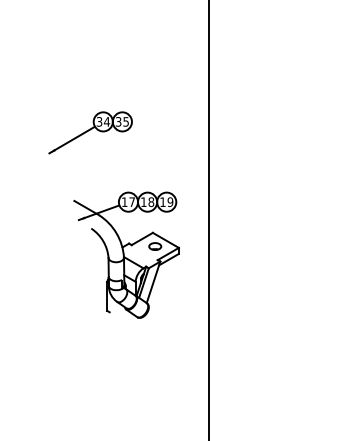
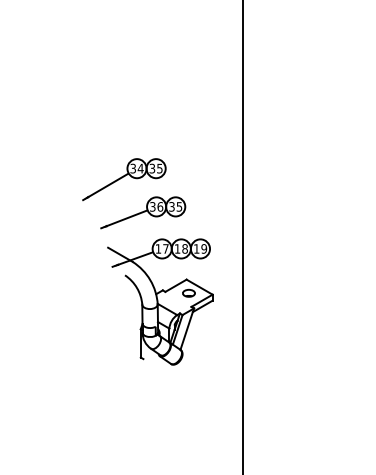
part: (109, 165) -> (143, 212), added

